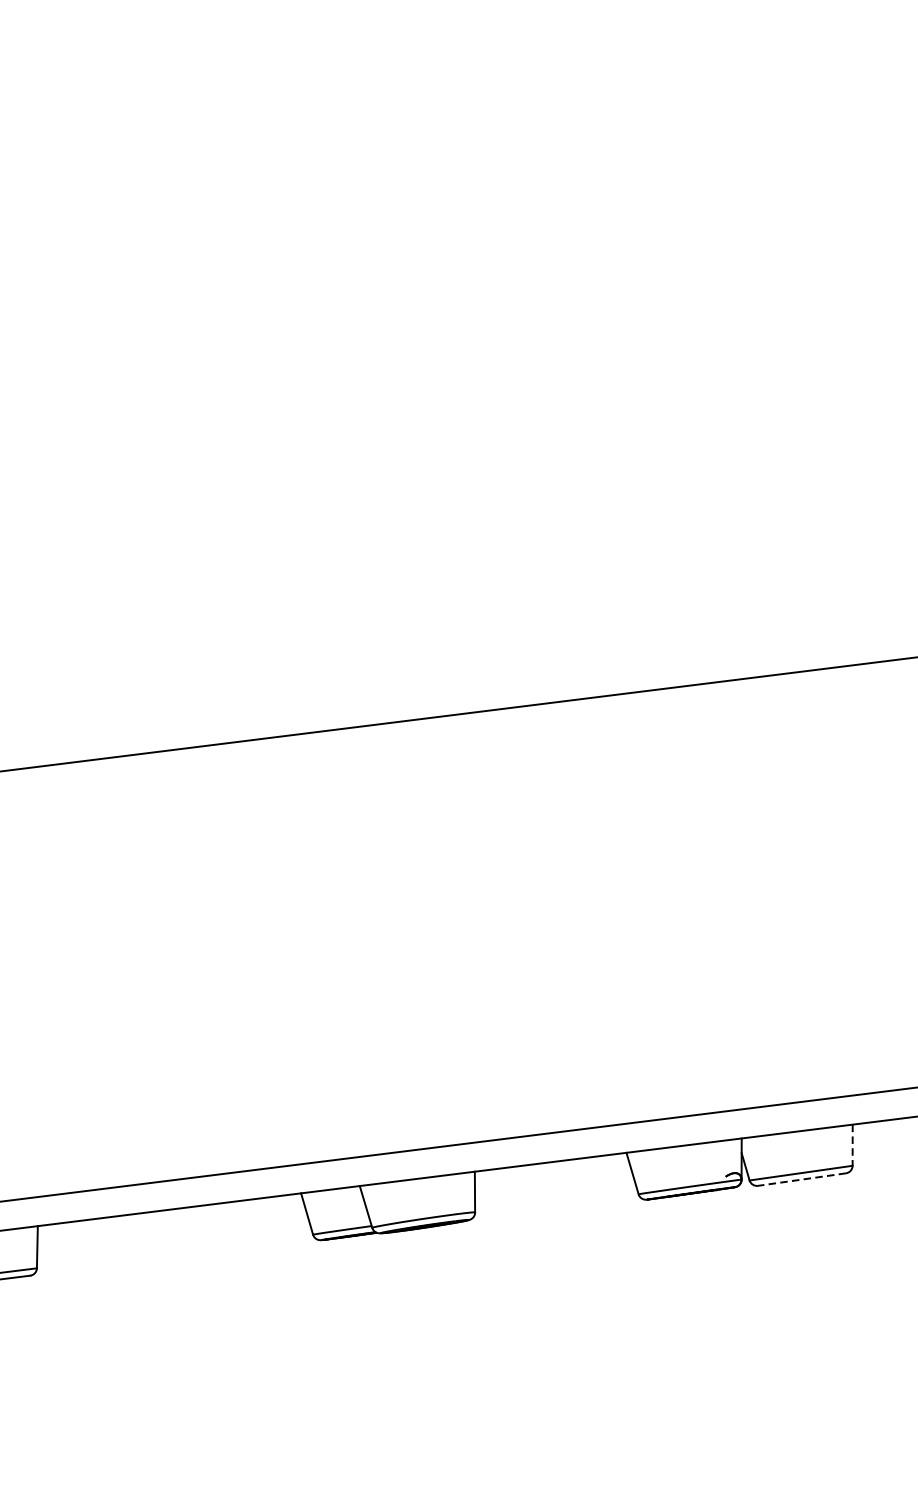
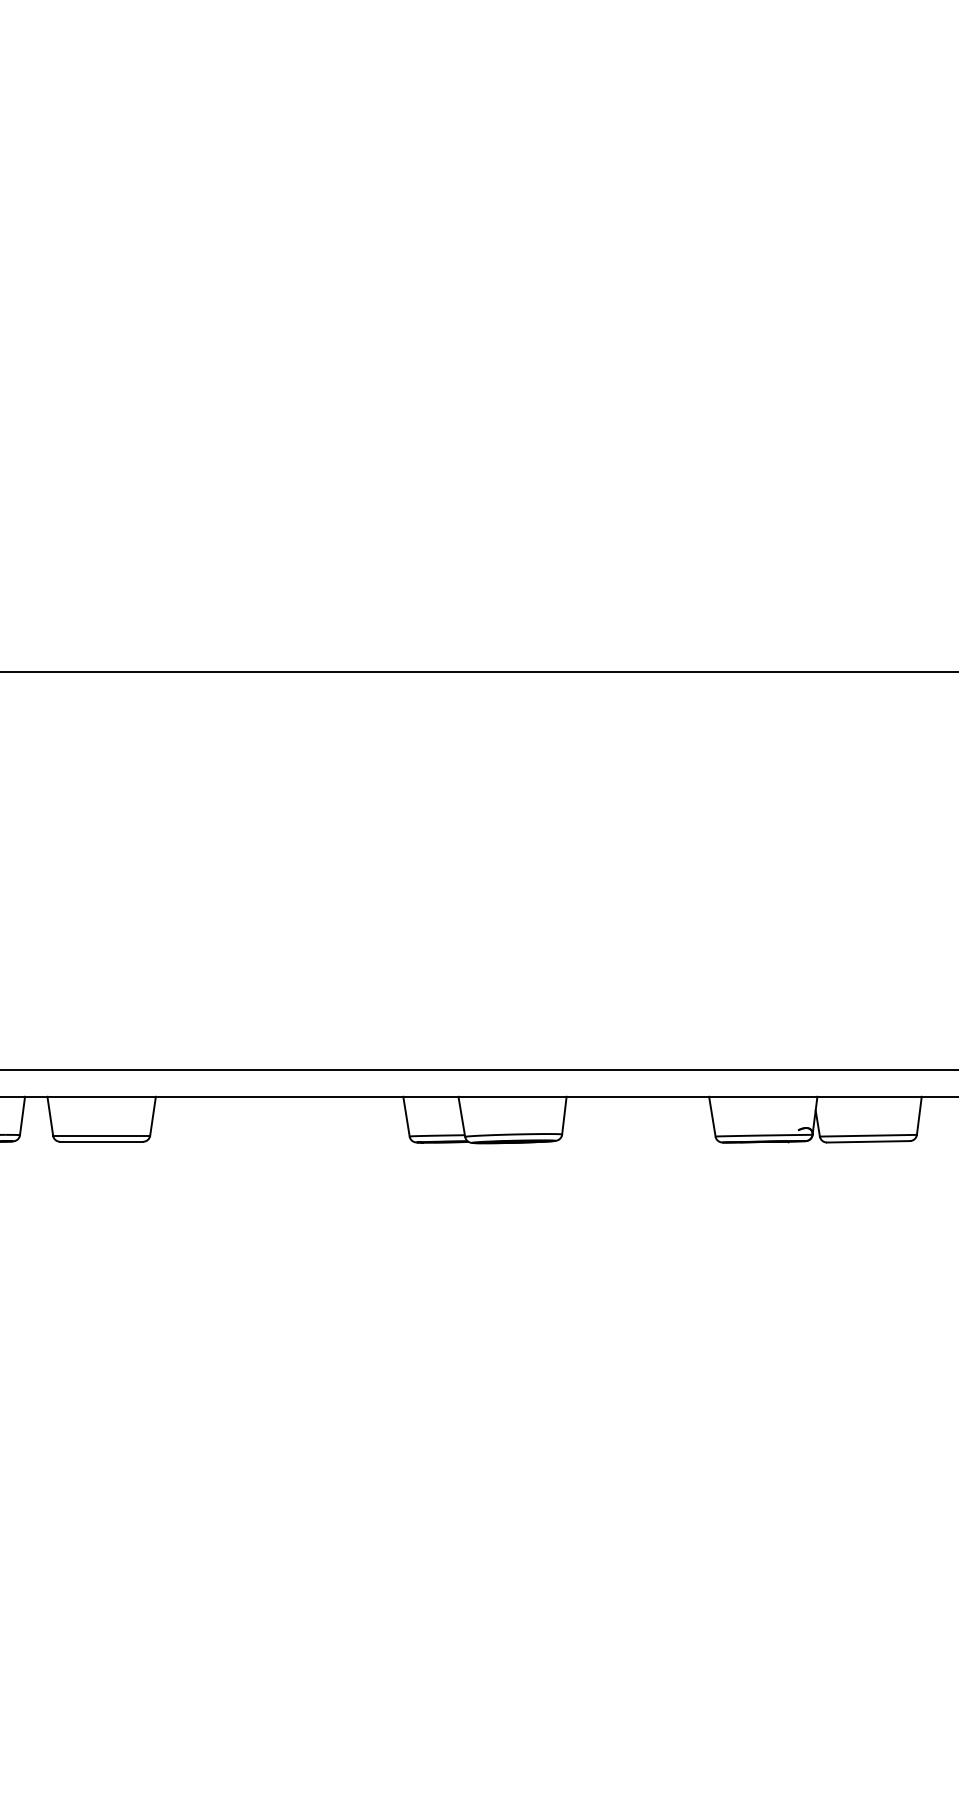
line: (852, 1145) -> (919, 1116), dashed -> solid
line: (801, 1179) -> (868, 1141), dashed -> solid

